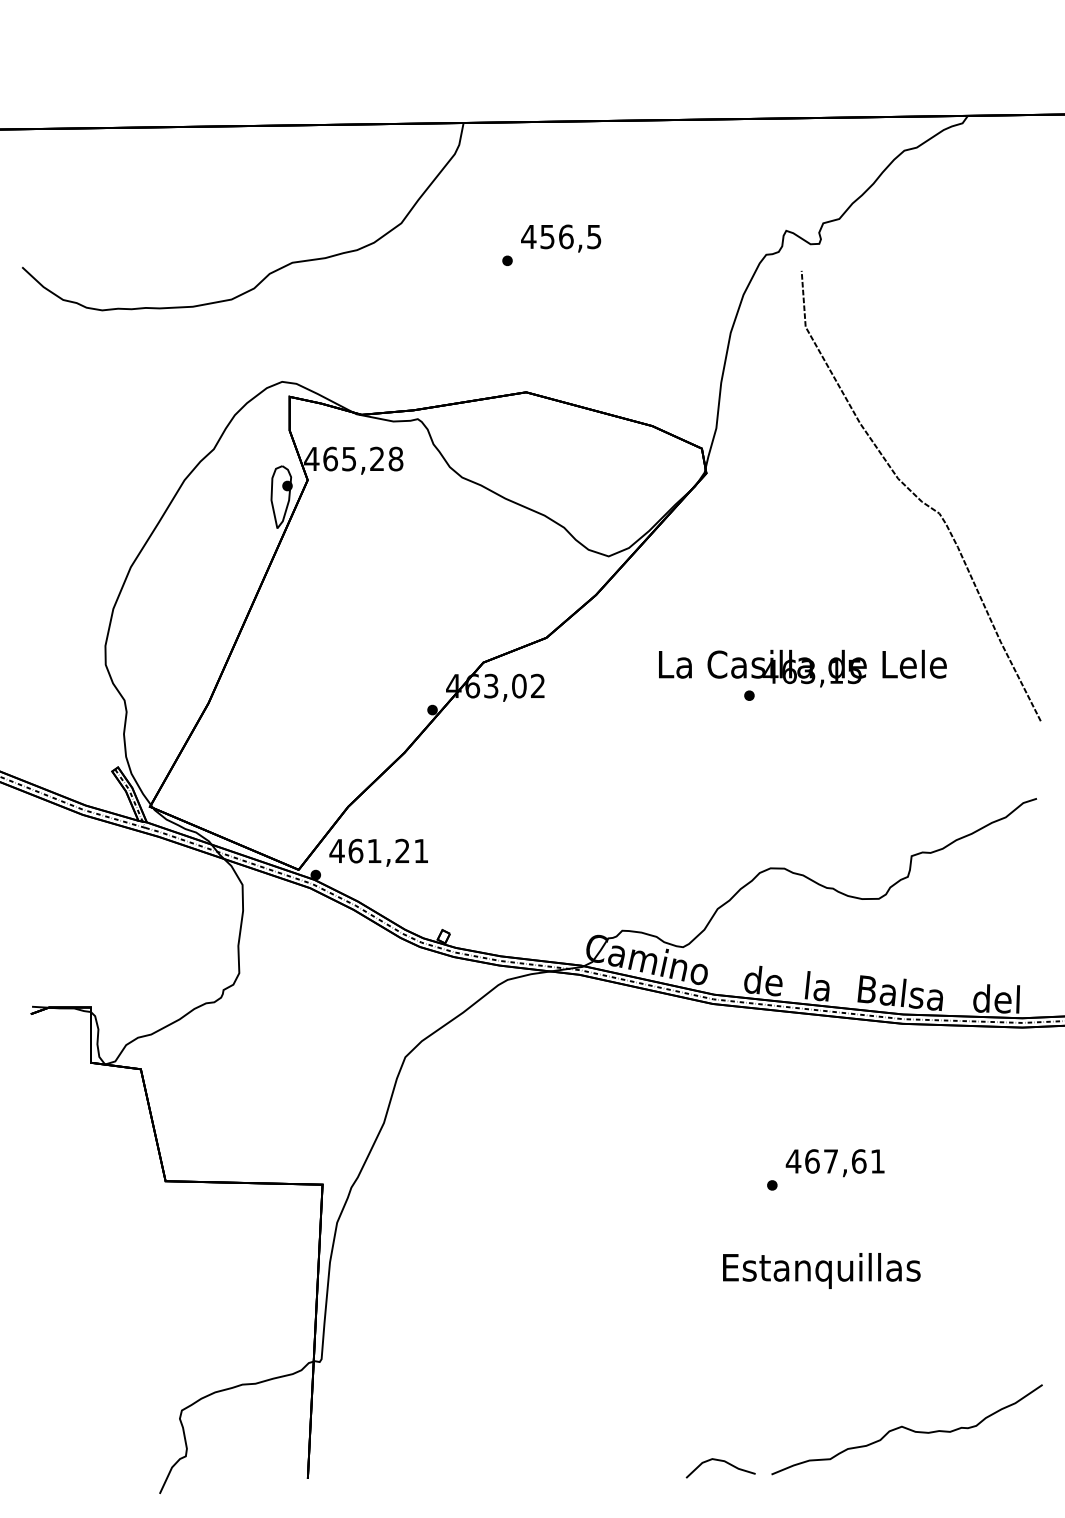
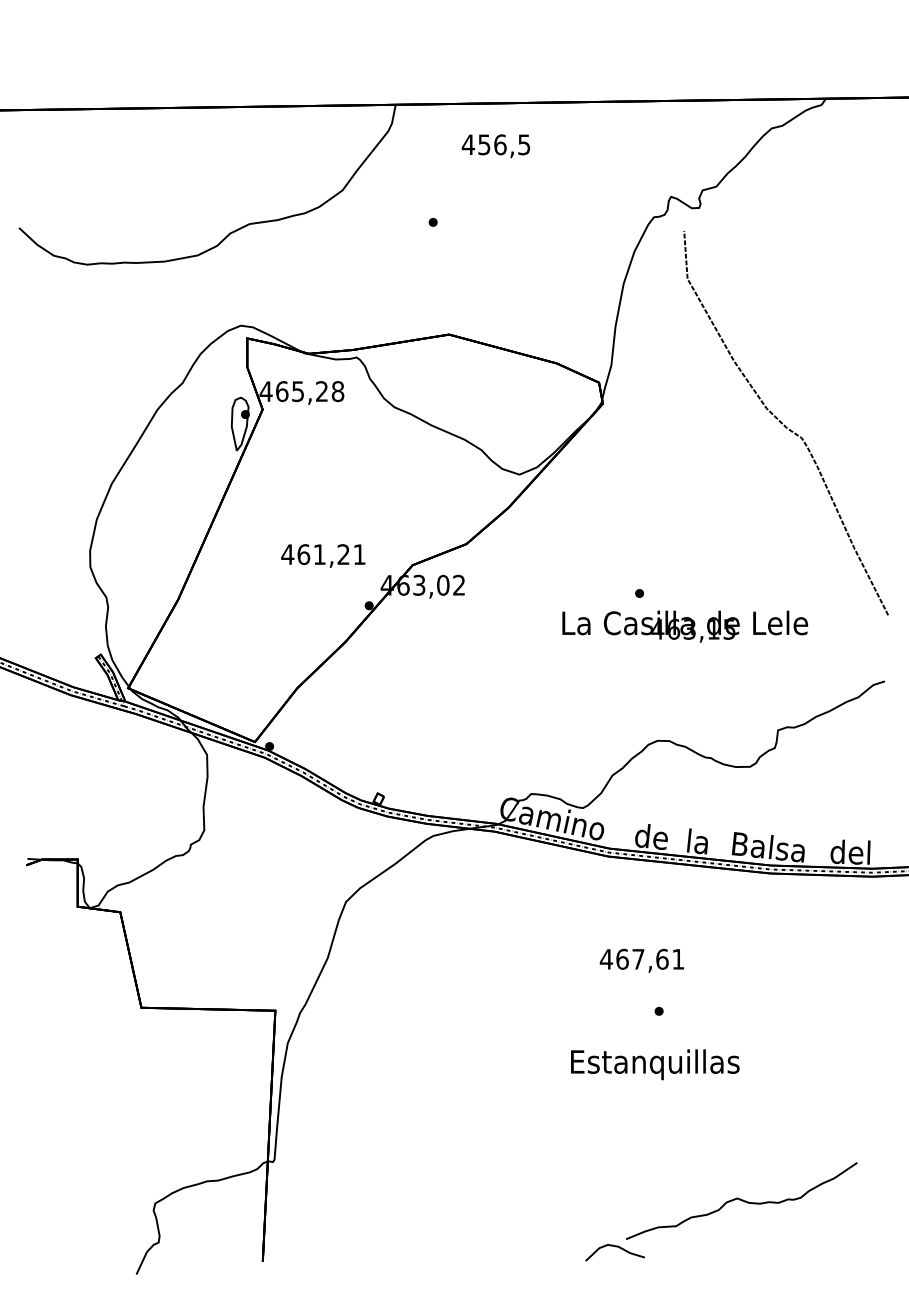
text: (561, 238) -> (496, 146), moved
text: (802, 668) -> (684, 626), moved
text: (378, 852) -> (323, 555), moved
text: (834, 1163) -> (641, 961), moved
text: (821, 1270) -> (655, 1064), moved
curve: (906, 1429) -> (741, 1200), moved

